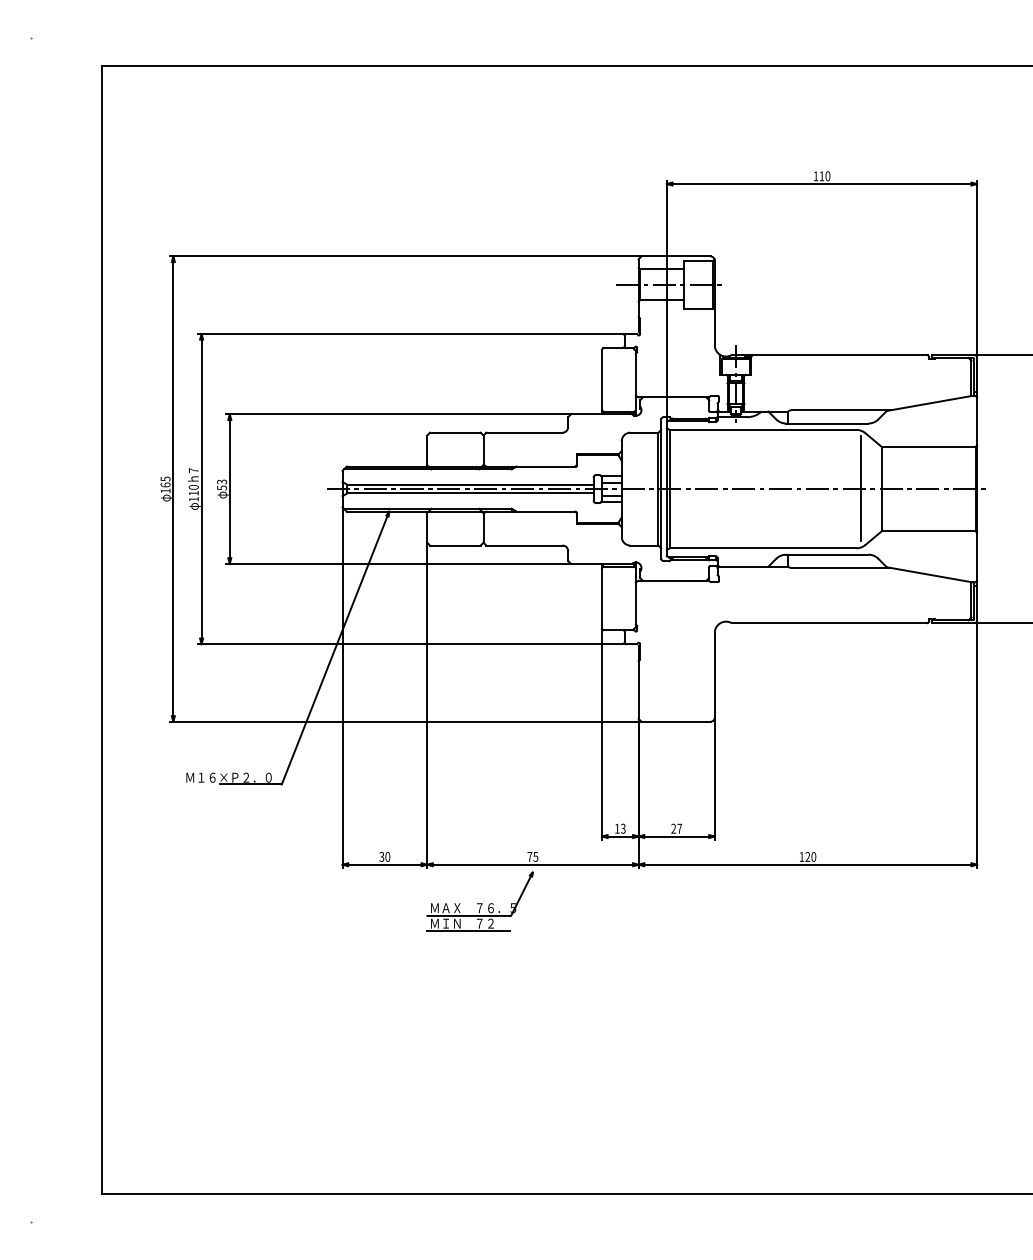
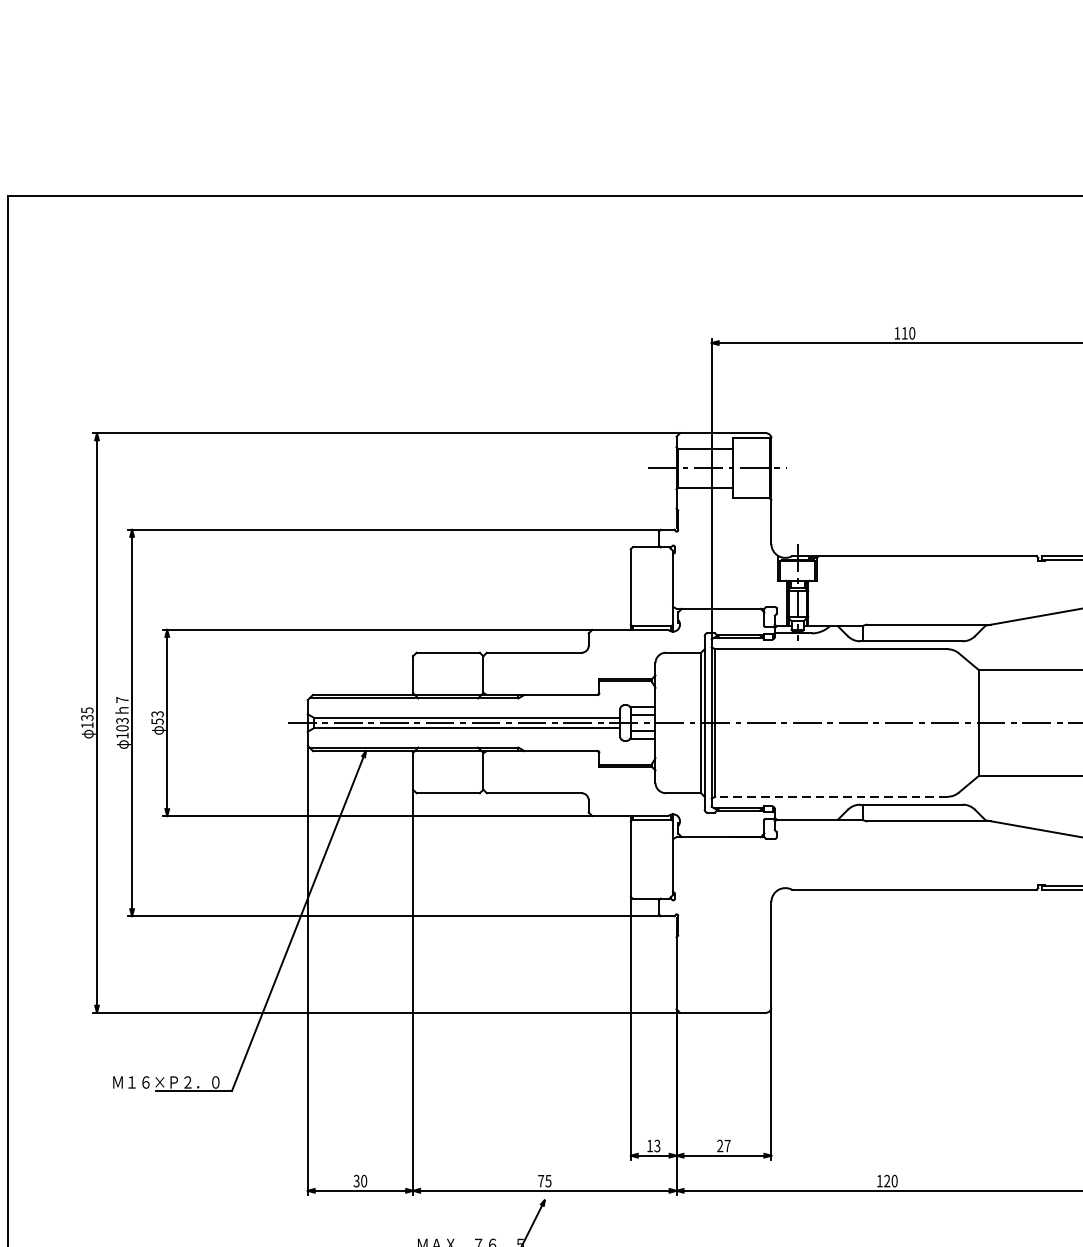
text: (165, 484) -> (87, 717), 165 -> 135
line: (861, 488) -> (954, 722), removed
text: (193, 490) -> (122, 724), 110 -> 103
line: (762, 548) -> (830, 796), solid -> dashed

